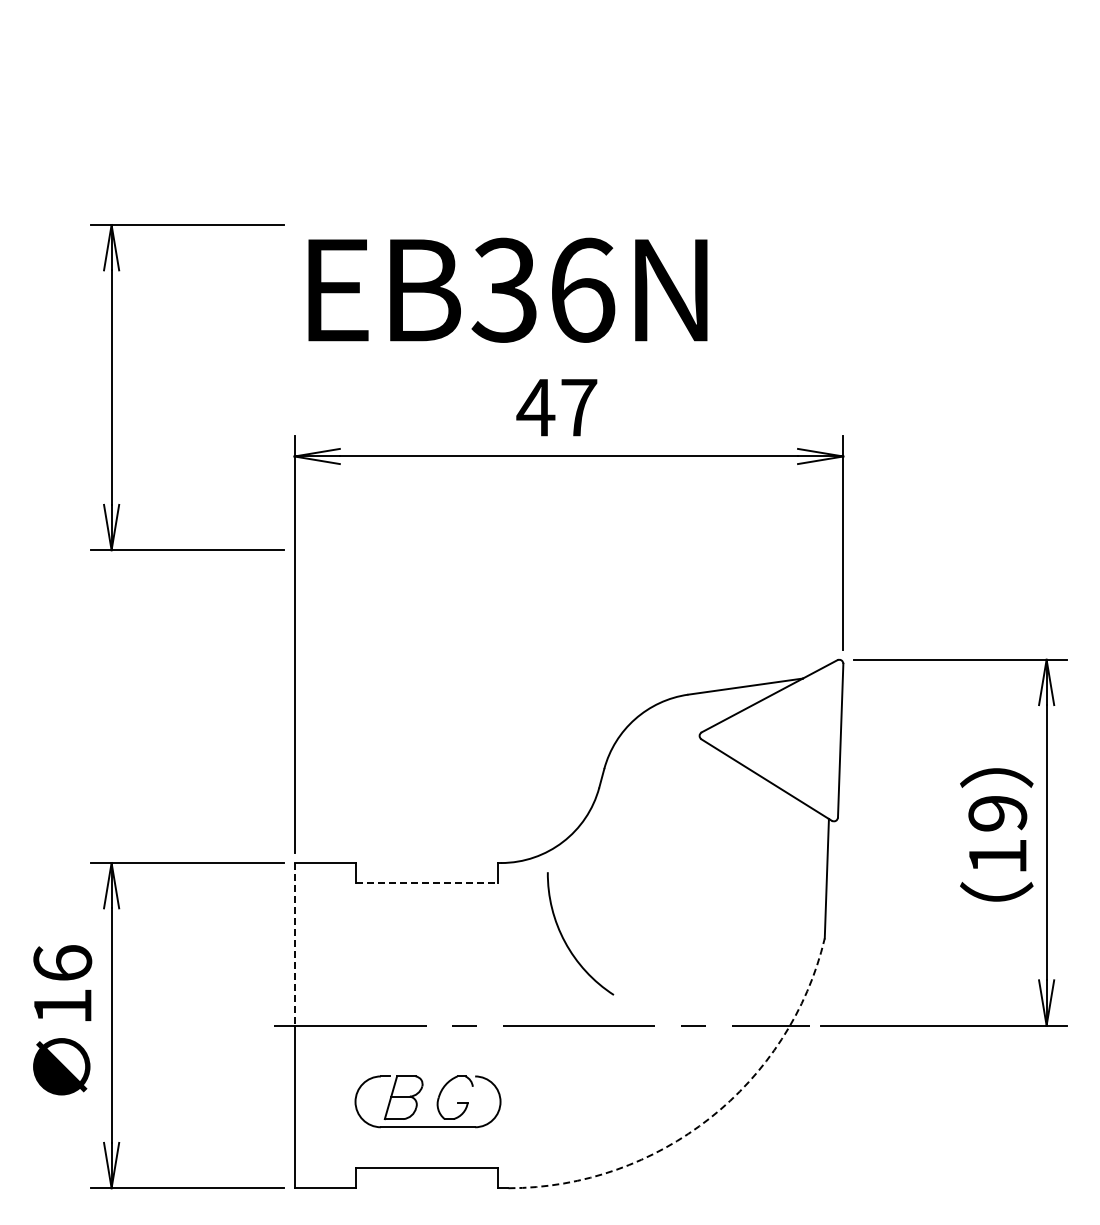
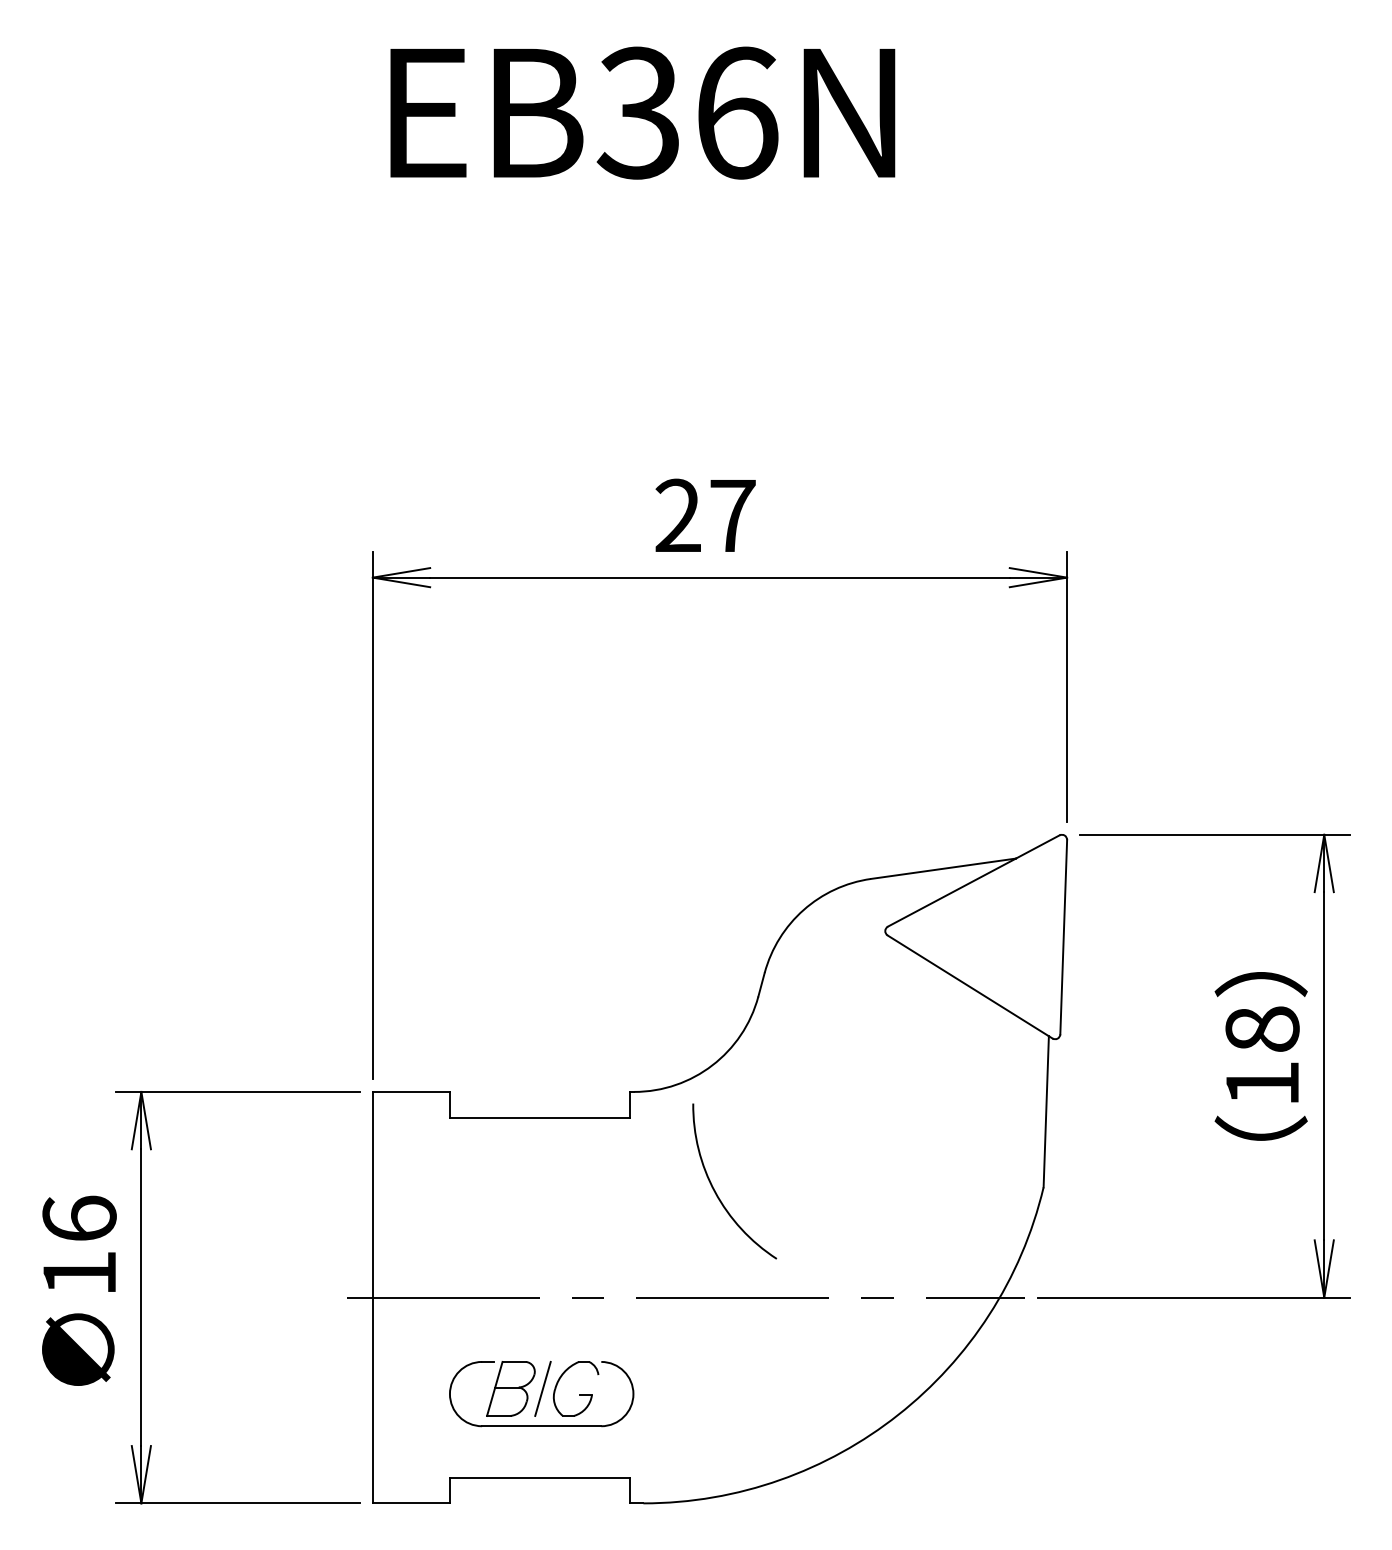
text: (507, 289) -> (642, 112), moved
part: (112, 387) -> (142, 490), removed
text: (535, 407) -> (677, 515), 47 -> 27
text: (997, 813) -> (1262, 1029), 19 -> 18
line: (427, 883) -> (541, 1117), dashed -> solid
line: (294, 944) -> (372, 1195), dashed -> solid
line: (428, 1097) -> (542, 1388), added
arc: (709, 1118) -> (897, 1415), dashed -> solid

